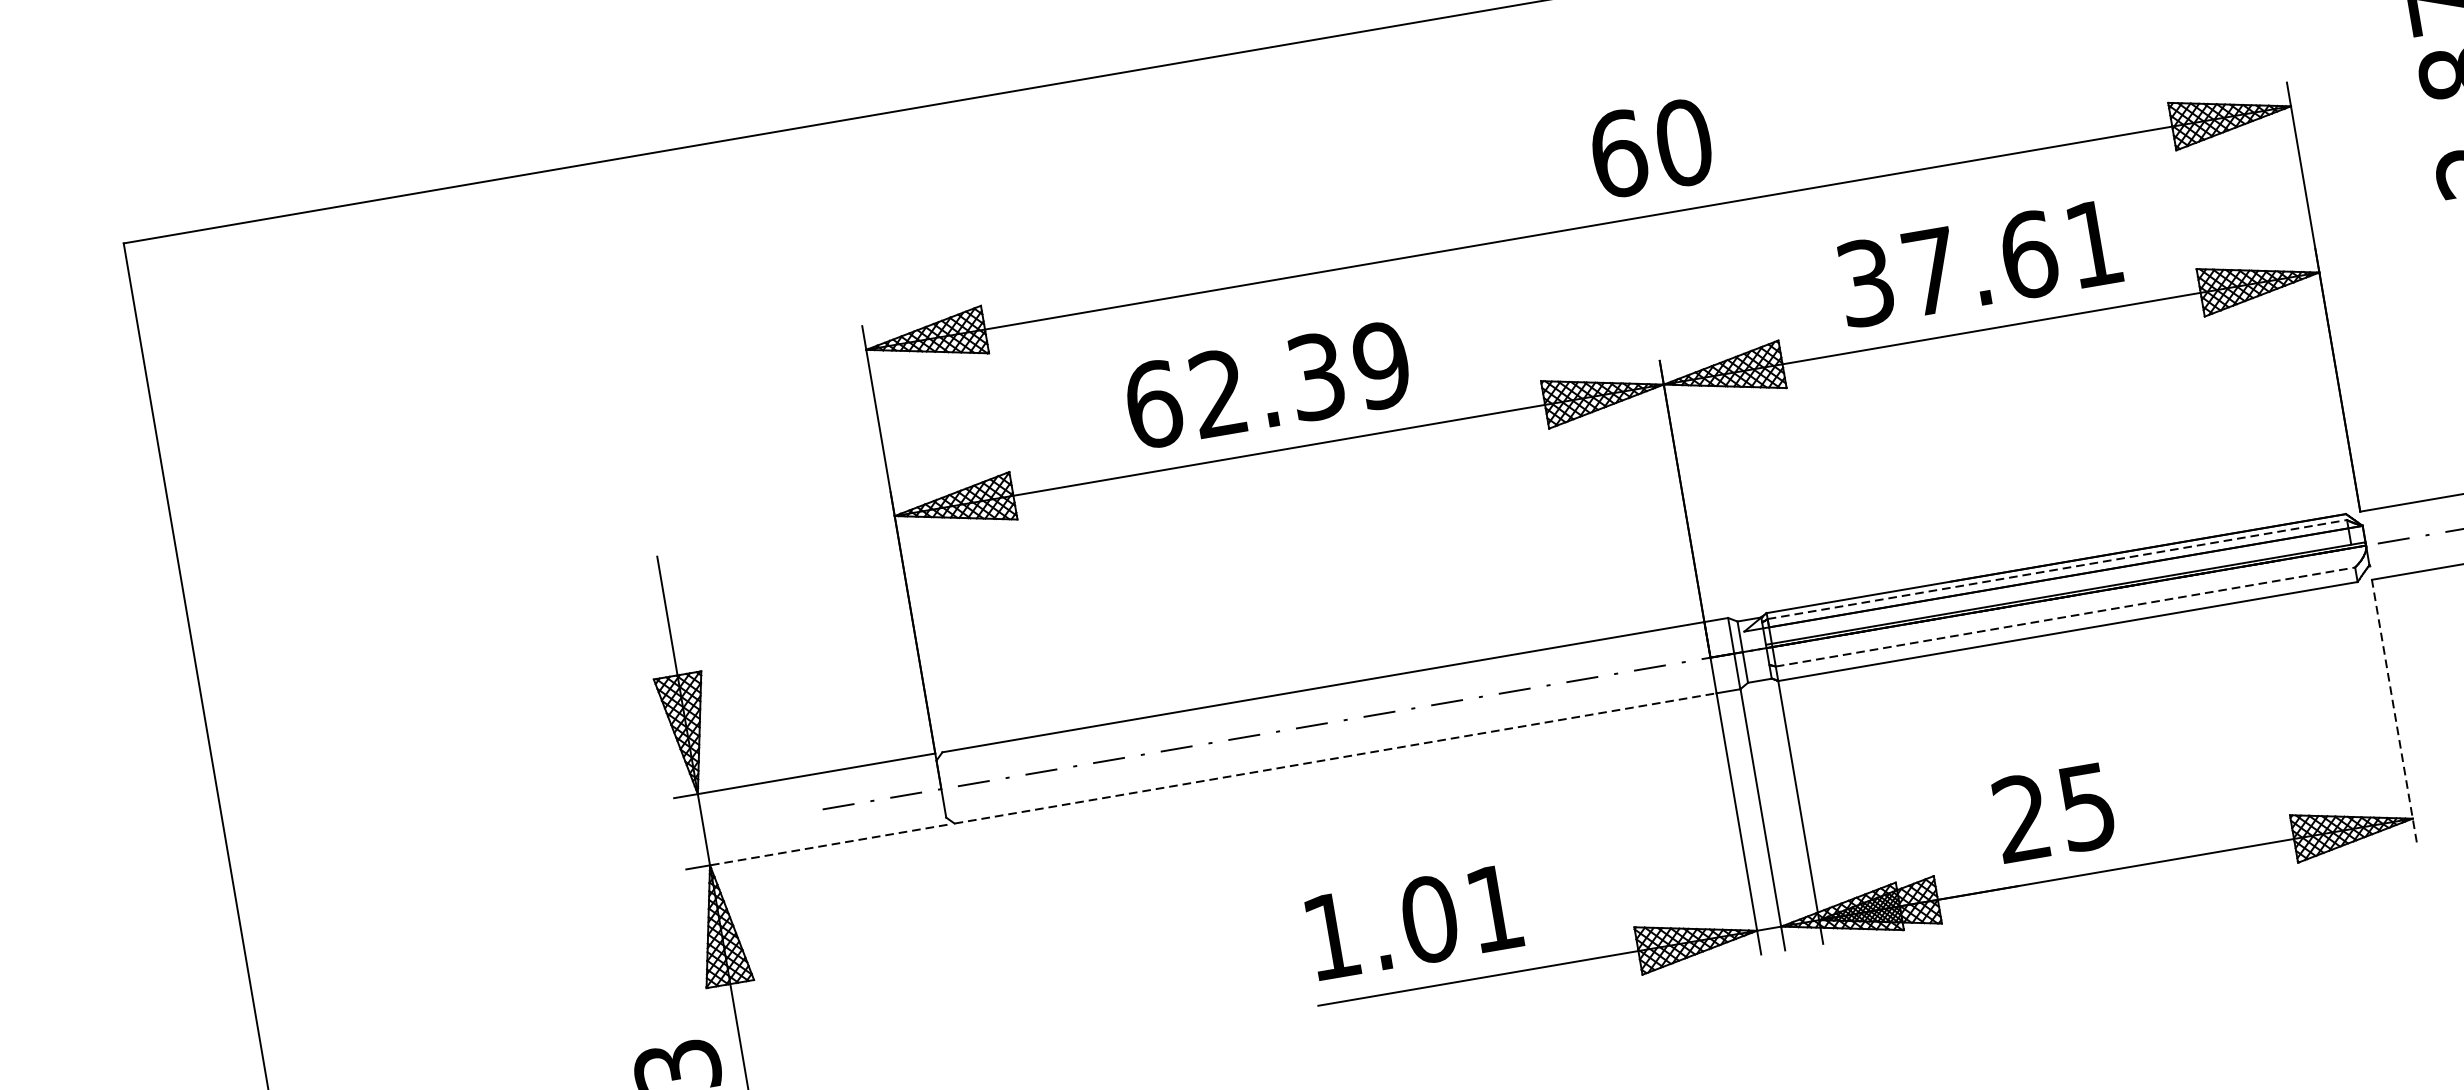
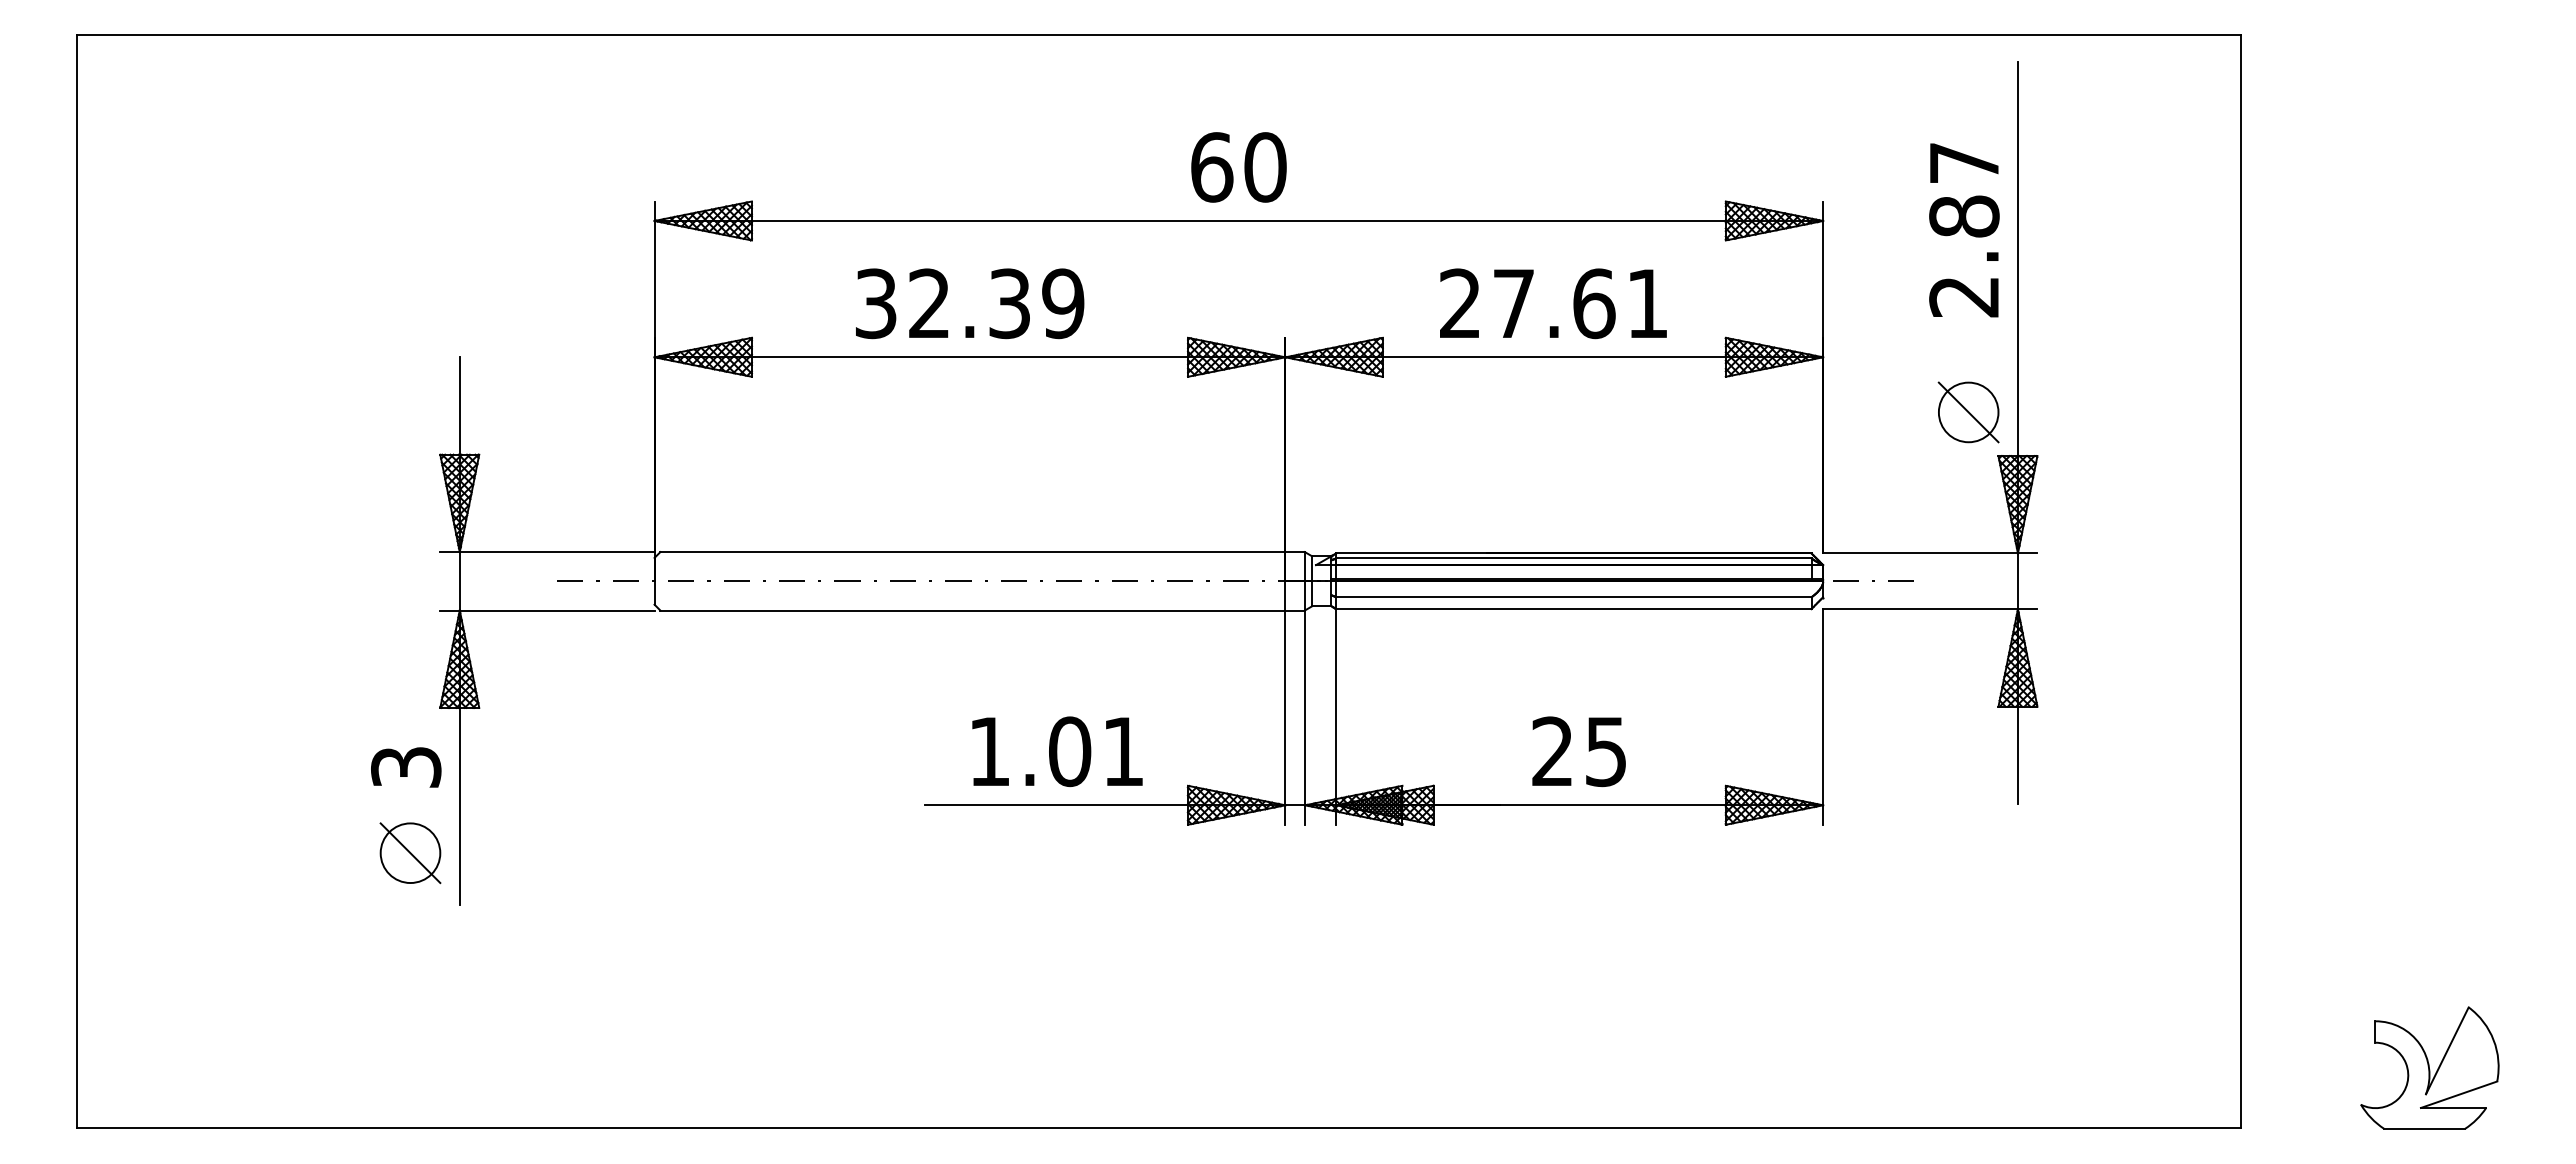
text: (1651, 148) -> (1238, 167), moved
text: (1866, 282) -> (1460, 303), 37.61 -> 27.61
text: (1154, 404) -> (876, 303), 62.39 -> 32.39
line: (2056, 569) -> (1573, 558), dashed -> solid
line: (2065, 617) -> (1573, 597), dashed -> solid
line: (2394, 711) -> (1823, 717), dashed -> solid
line: (1335, 758) -> (972, 610), dashed -> solid
text: (2053, 812) -> (1578, 751), moved
line: (827, 845) -> (556, 610), dashed -> solid
text: (1414, 921) -> (1057, 751), moved

